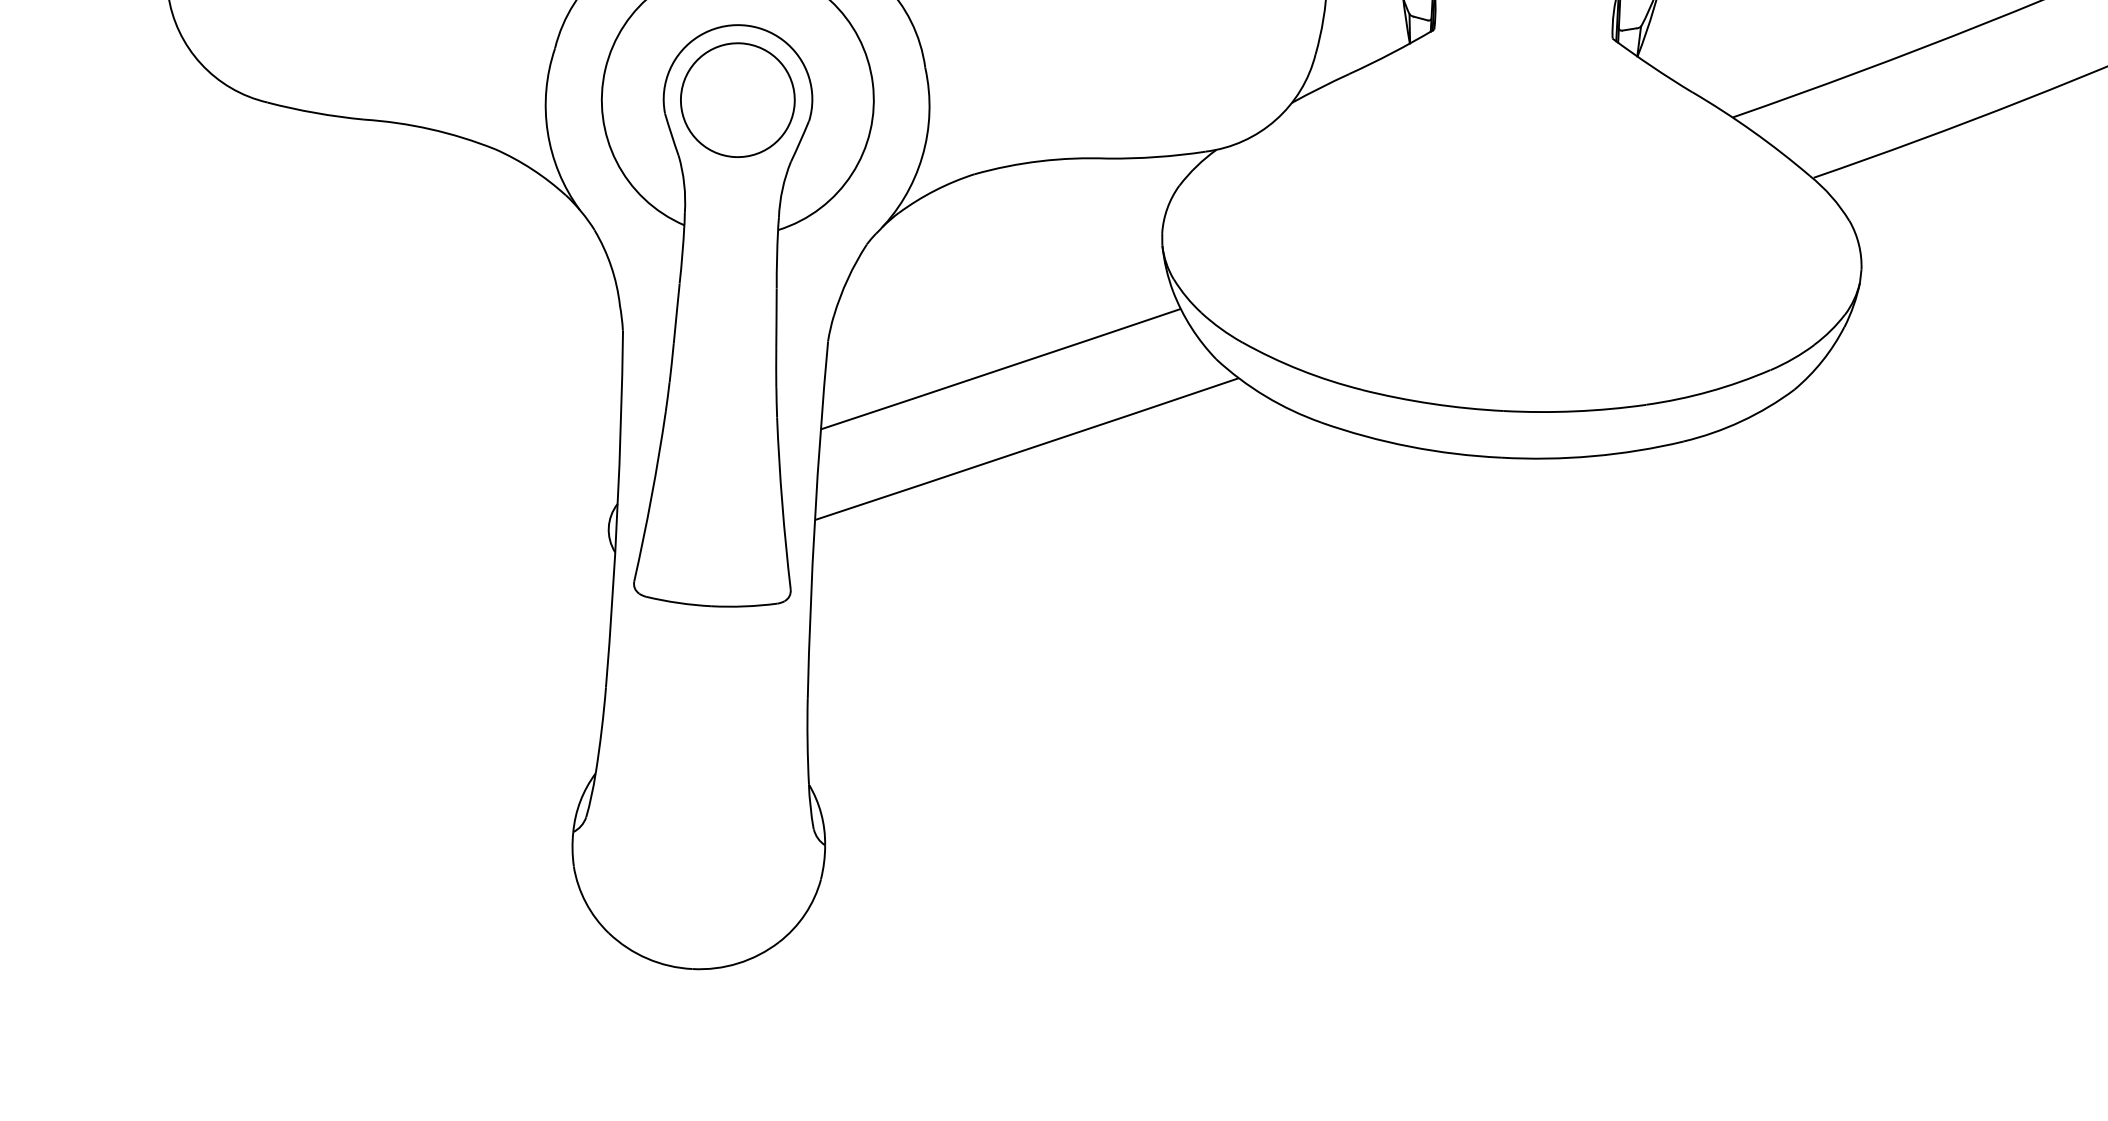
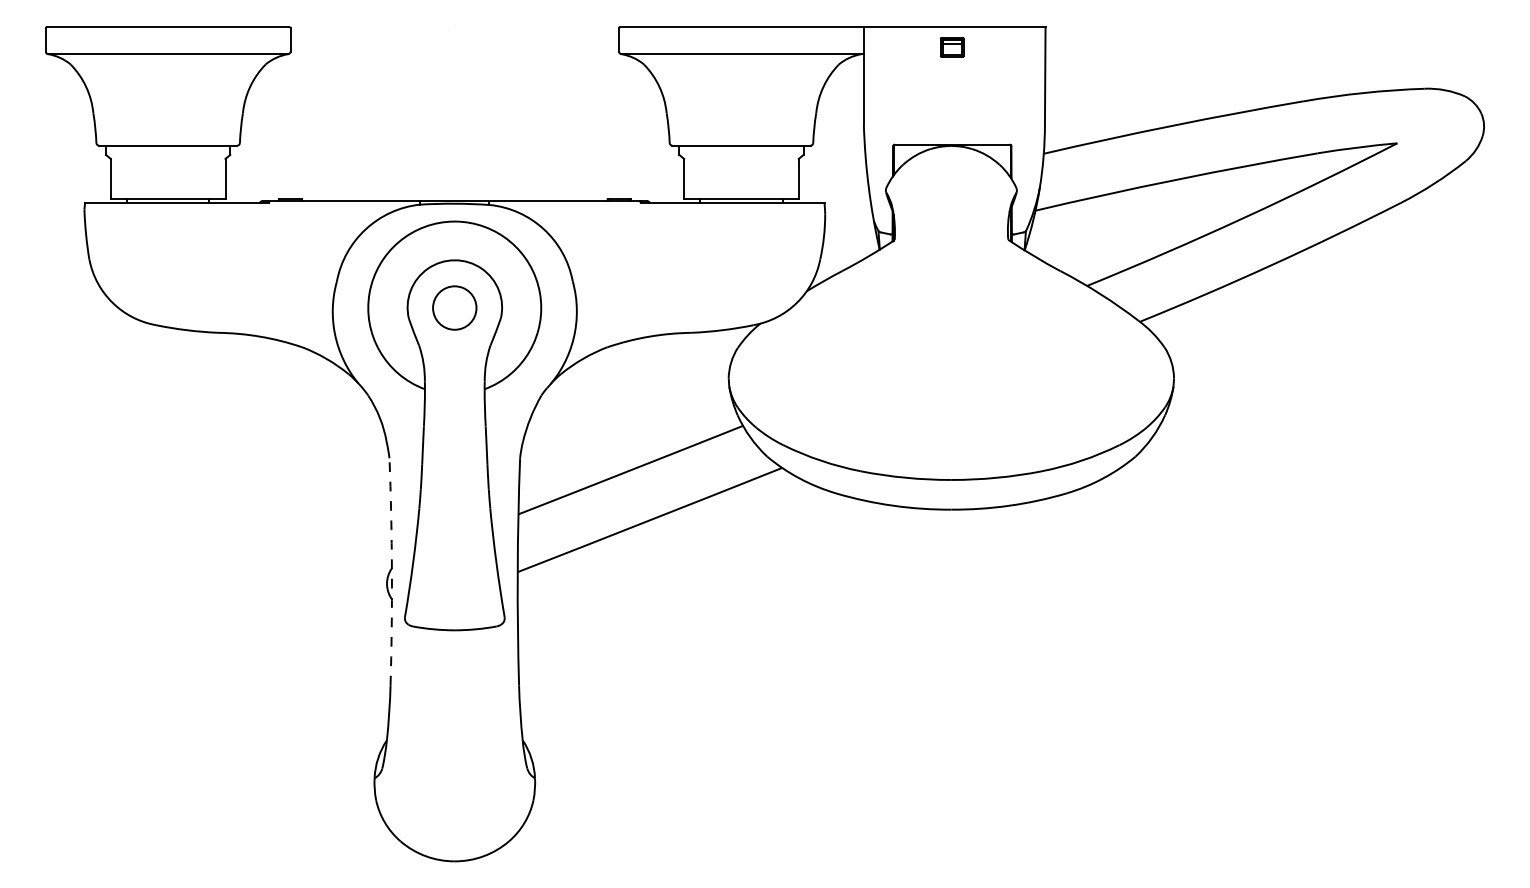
circle: (737, 99) -> (454, 307), size x0.6
arc: (616, 508) -> (391, 571), solid -> dashed

